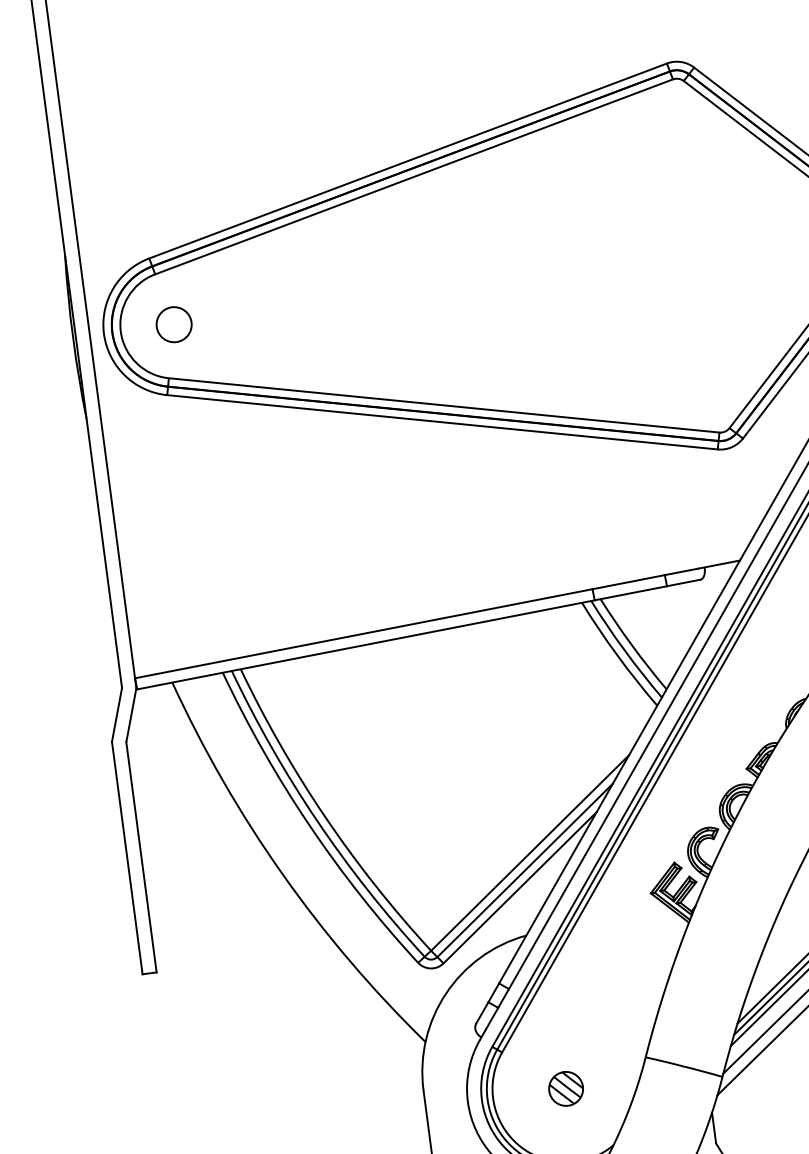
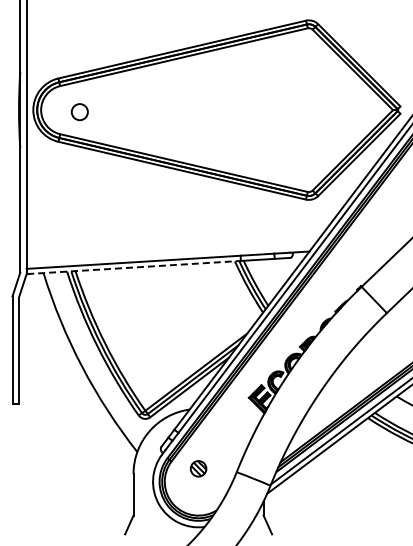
circle: (173, 325) -> (79, 112), moved
line: (366, 644) -> (134, 267), solid -> dashed
part: (565, 1088) -> (198, 468), moved

